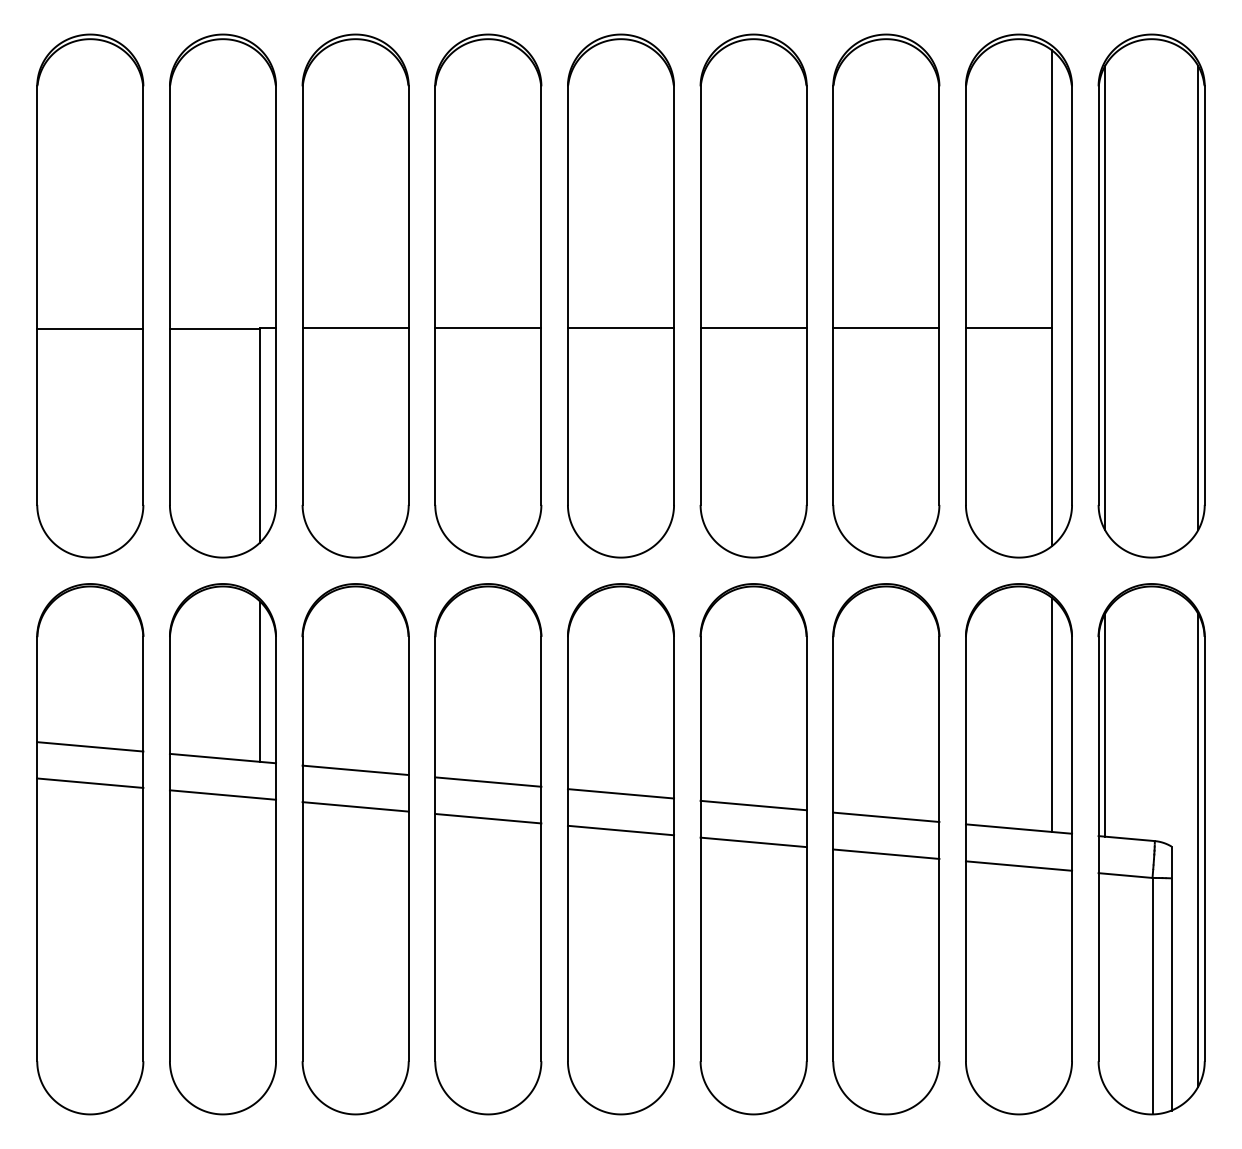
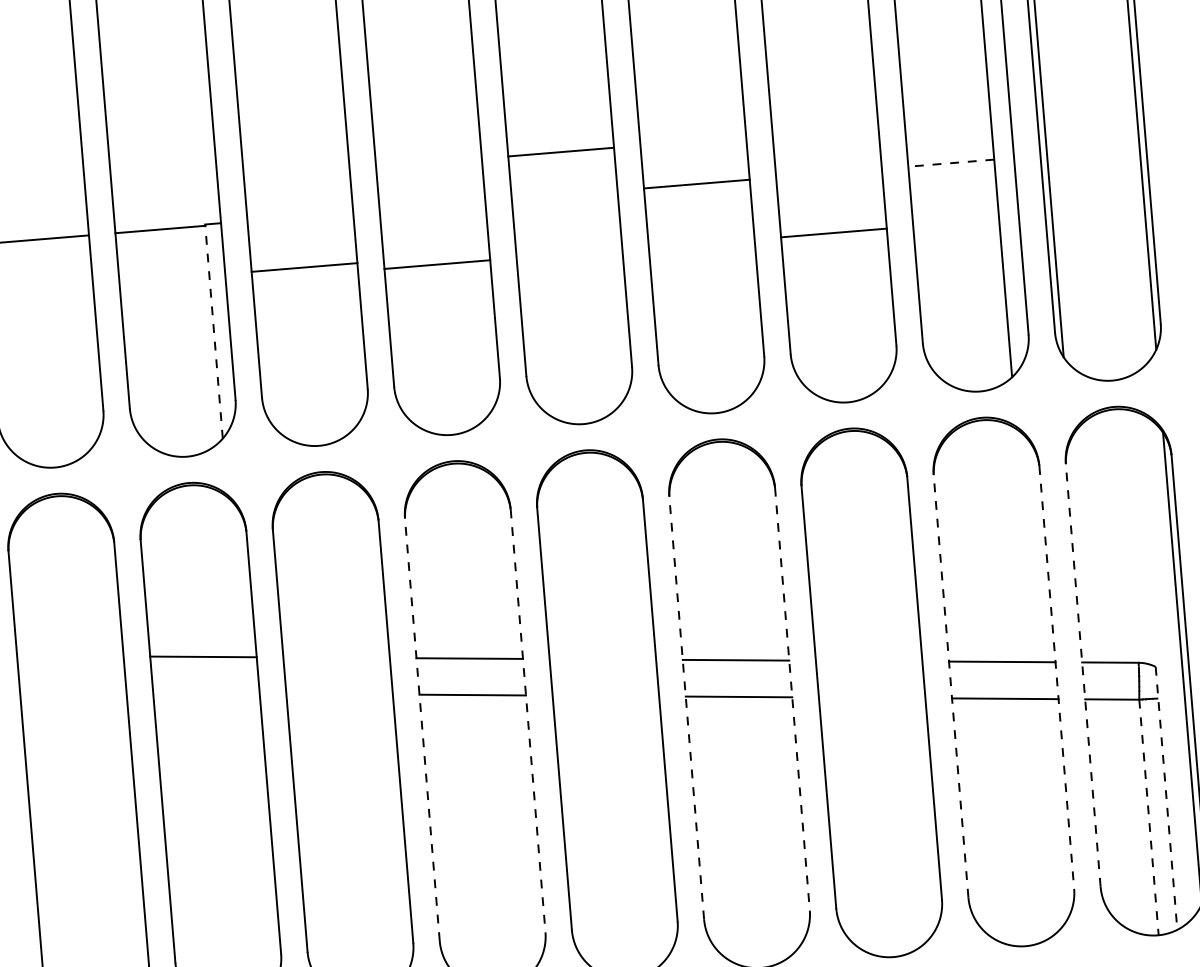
line: (355, 327) -> (304, 267), moved
line: (488, 327) -> (437, 264), moved
line: (620, 327) -> (560, 152), moved
line: (886, 327) -> (834, 232), moved
line: (1008, 327) -> (950, 163), solid -> dashed
line: (260, 434) -> (214, 330), solid -> dashed
line: (260, 681) -> (234, 577), removed
line: (1052, 714) -> (1026, 545), removed
line: (1105, 724) -> (1079, 550), removed
line: (90, 746) -> (70, 655), removed
line: (355, 770) -> (336, 657), removed
line: (90, 782) -> (73, 691), removed
line: (620, 793) -> (602, 659), removed
line: (222, 794) -> (205, 692), removed
line: (355, 806) -> (339, 693), removed
line: (886, 817) -> (869, 661), removed
line: (620, 830) -> (605, 696), removed
line: (435, 848) -> (422, 729), solid -> dashed
line: (700, 848) -> (686, 707), solid -> dashed
line: (965, 848) -> (950, 685), solid -> dashed
line: (1098, 848) -> (1083, 674), solid -> dashed
line: (541, 849) -> (528, 721), solid -> dashed
line: (806, 849) -> (792, 699), solid -> dashed
line: (1072, 849) -> (1057, 677), solid -> dashed
line: (886, 853) -> (872, 697), removed
line: (1171, 978) -> (1166, 798), solid -> dashed
line: (1152, 996) -> (1148, 817), solid -> dashed

